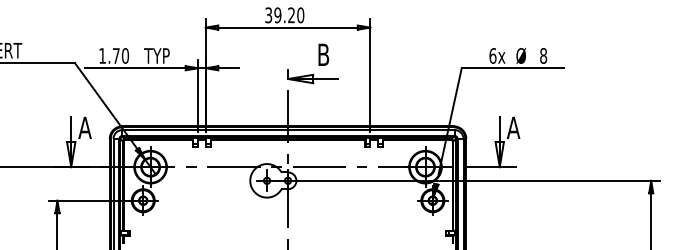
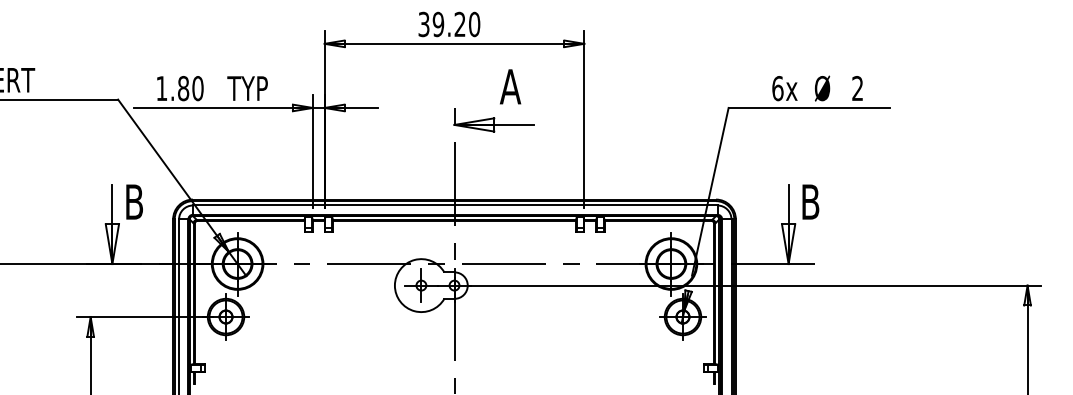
text: (323, 54) -> (510, 86), B -> A
text: (115, 55) -> (182, 87), 1.70 -> 1.80
text: (543, 55) -> (857, 87), 8 -> 2
text: (84, 127) -> (133, 201), A -> B
text: (513, 127) -> (810, 201), A -> B

